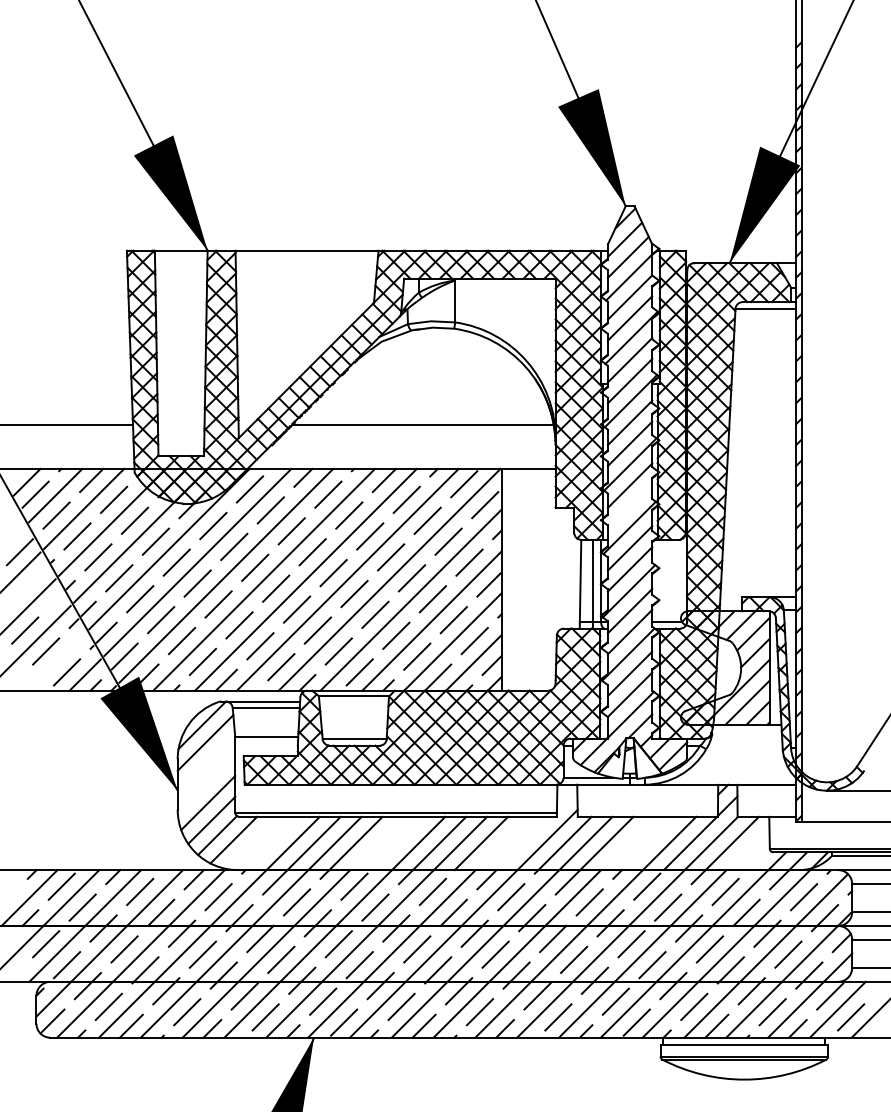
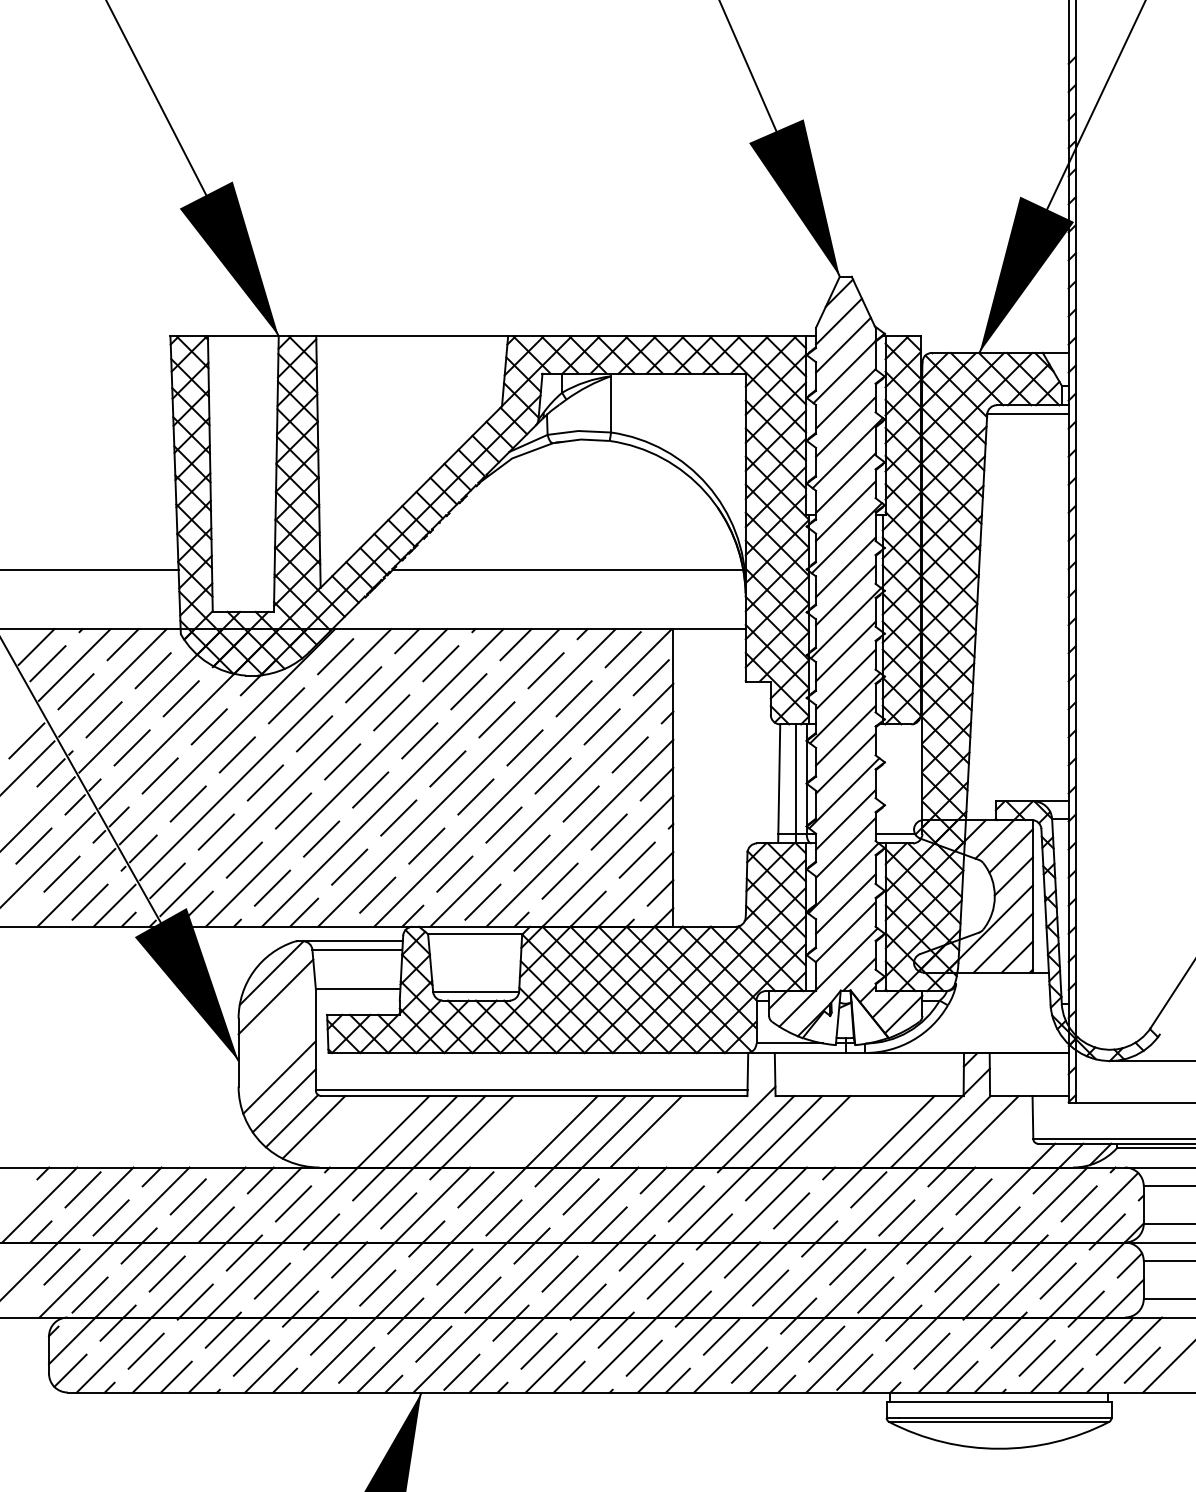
line: (629, 506) -> (845, 679), added
line: (37, 575) -> (50, 772), added
line: (55, 599) -> (74, 804), added
line: (56, 661) -> (76, 887), added

